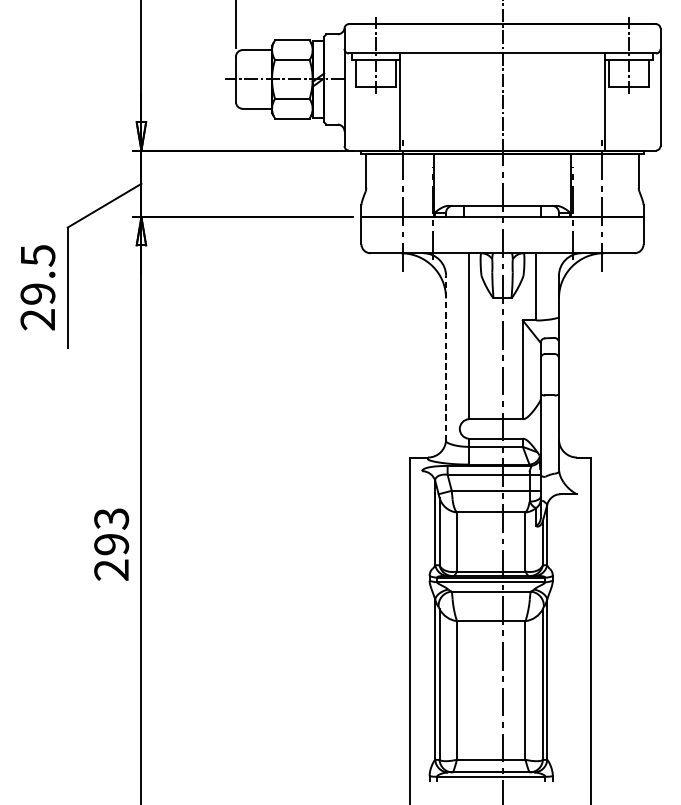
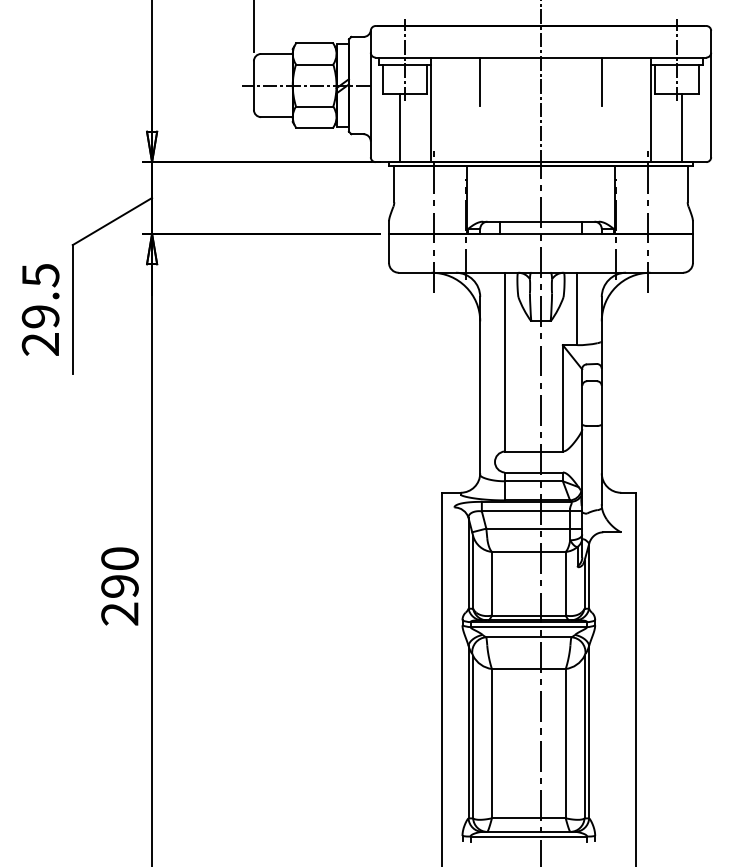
line: (446, 75) -> (480, 81), added
line: (558, 75) -> (601, 81), added
line: (372, 119) -> (400, 128), added
line: (632, 119) -> (681, 128), added
line: (446, 357) -> (480, 385), dashed -> solid
text: (111, 518) -> (119, 558), 293 -> 290

